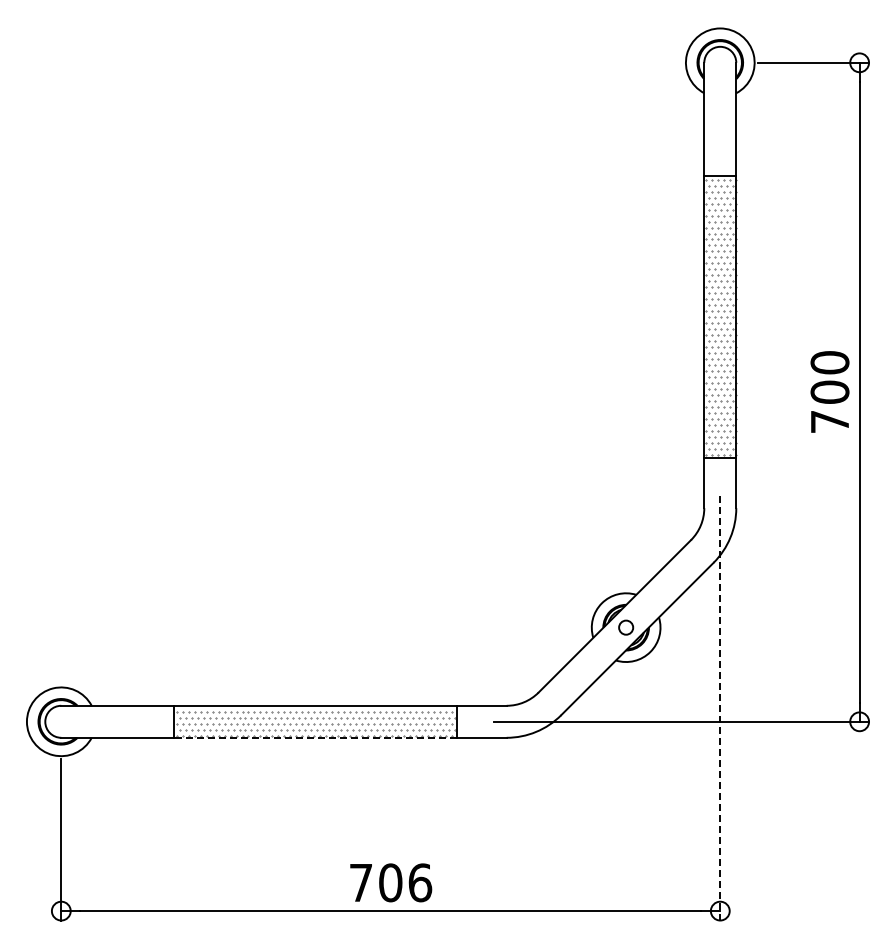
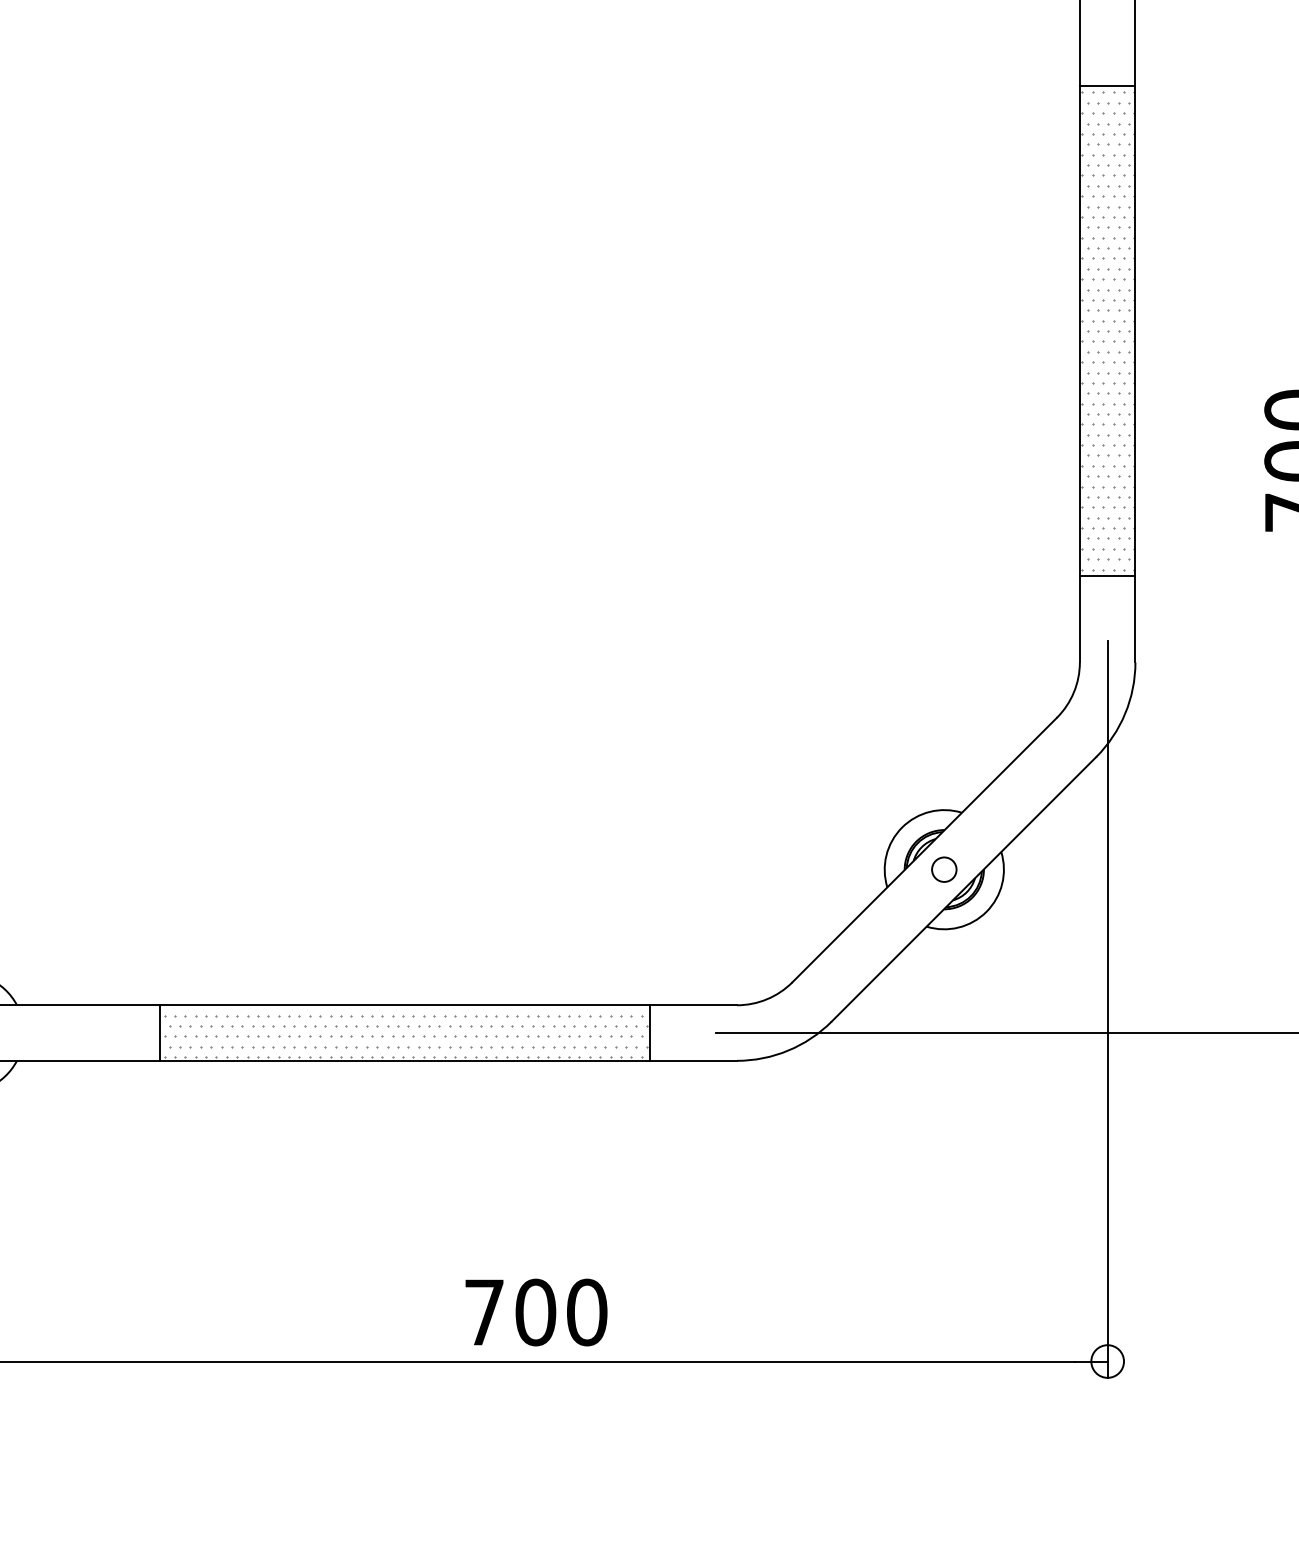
line: (720, 708) -> (1108, 1009), dashed -> solid
line: (314, 737) -> (403, 1060), dashed -> solid
text: (420, 882) -> (587, 1311), 706 -> 700

